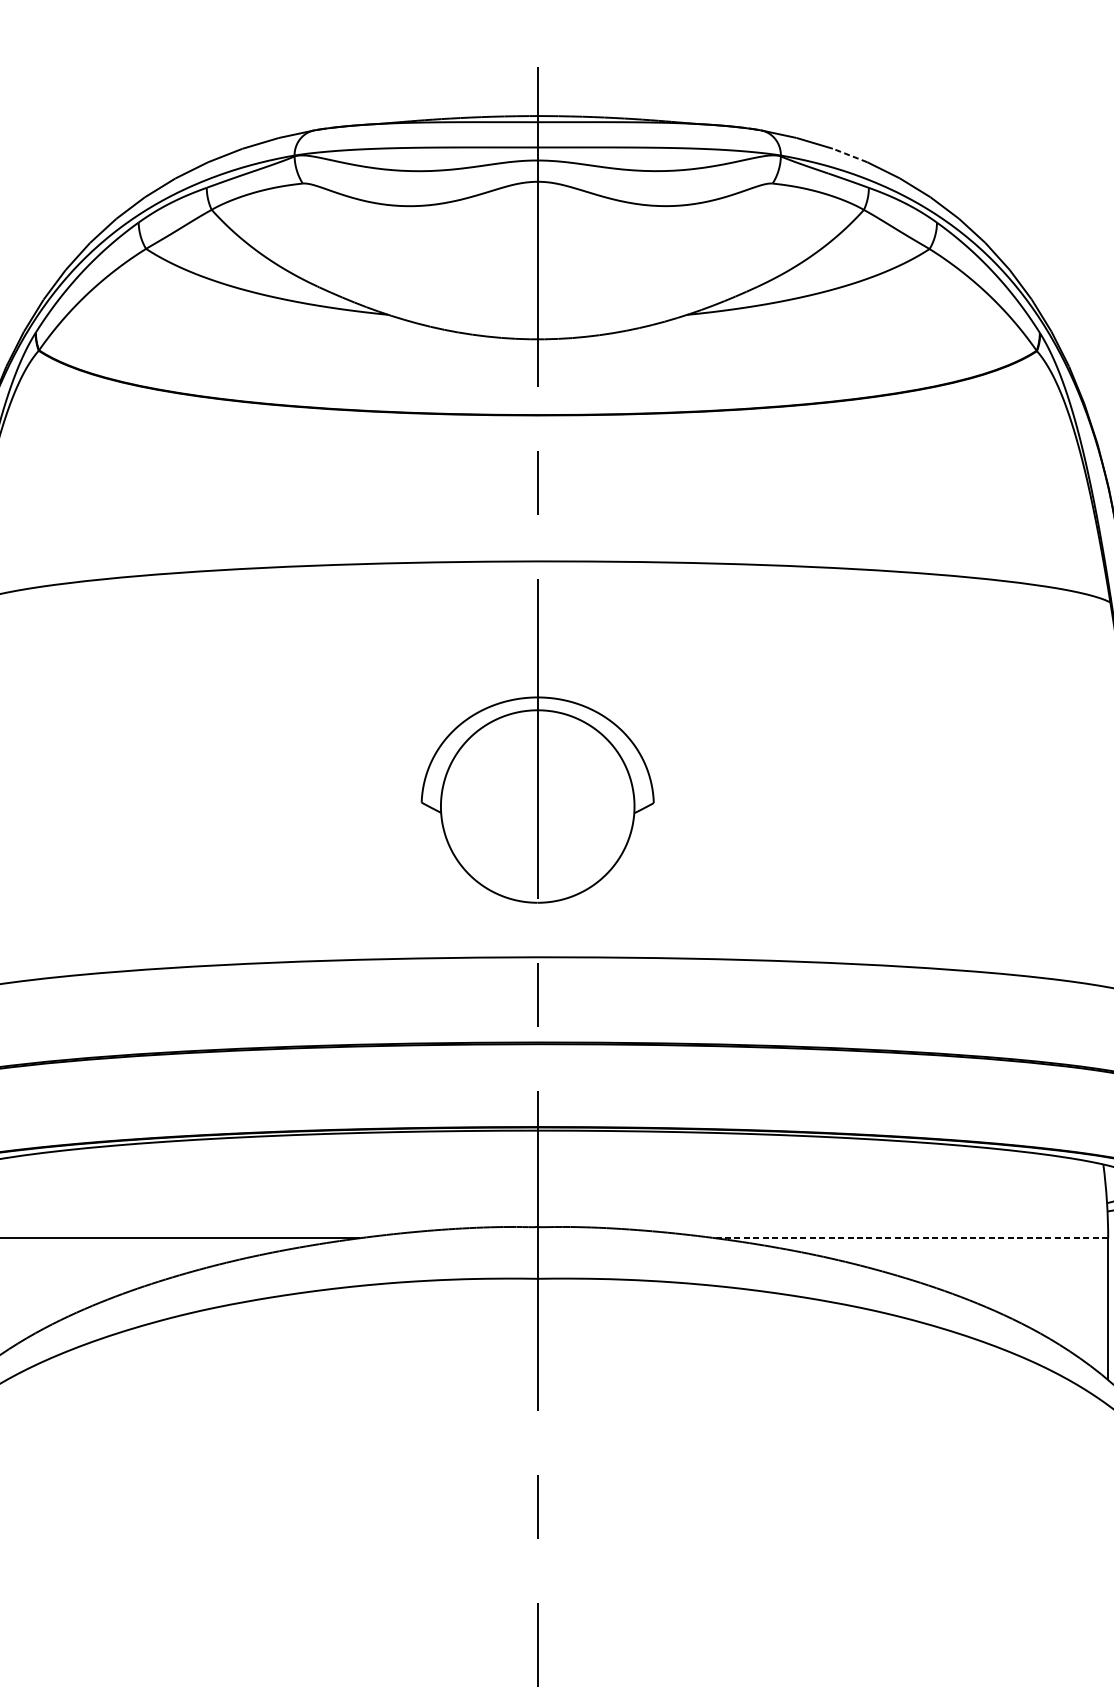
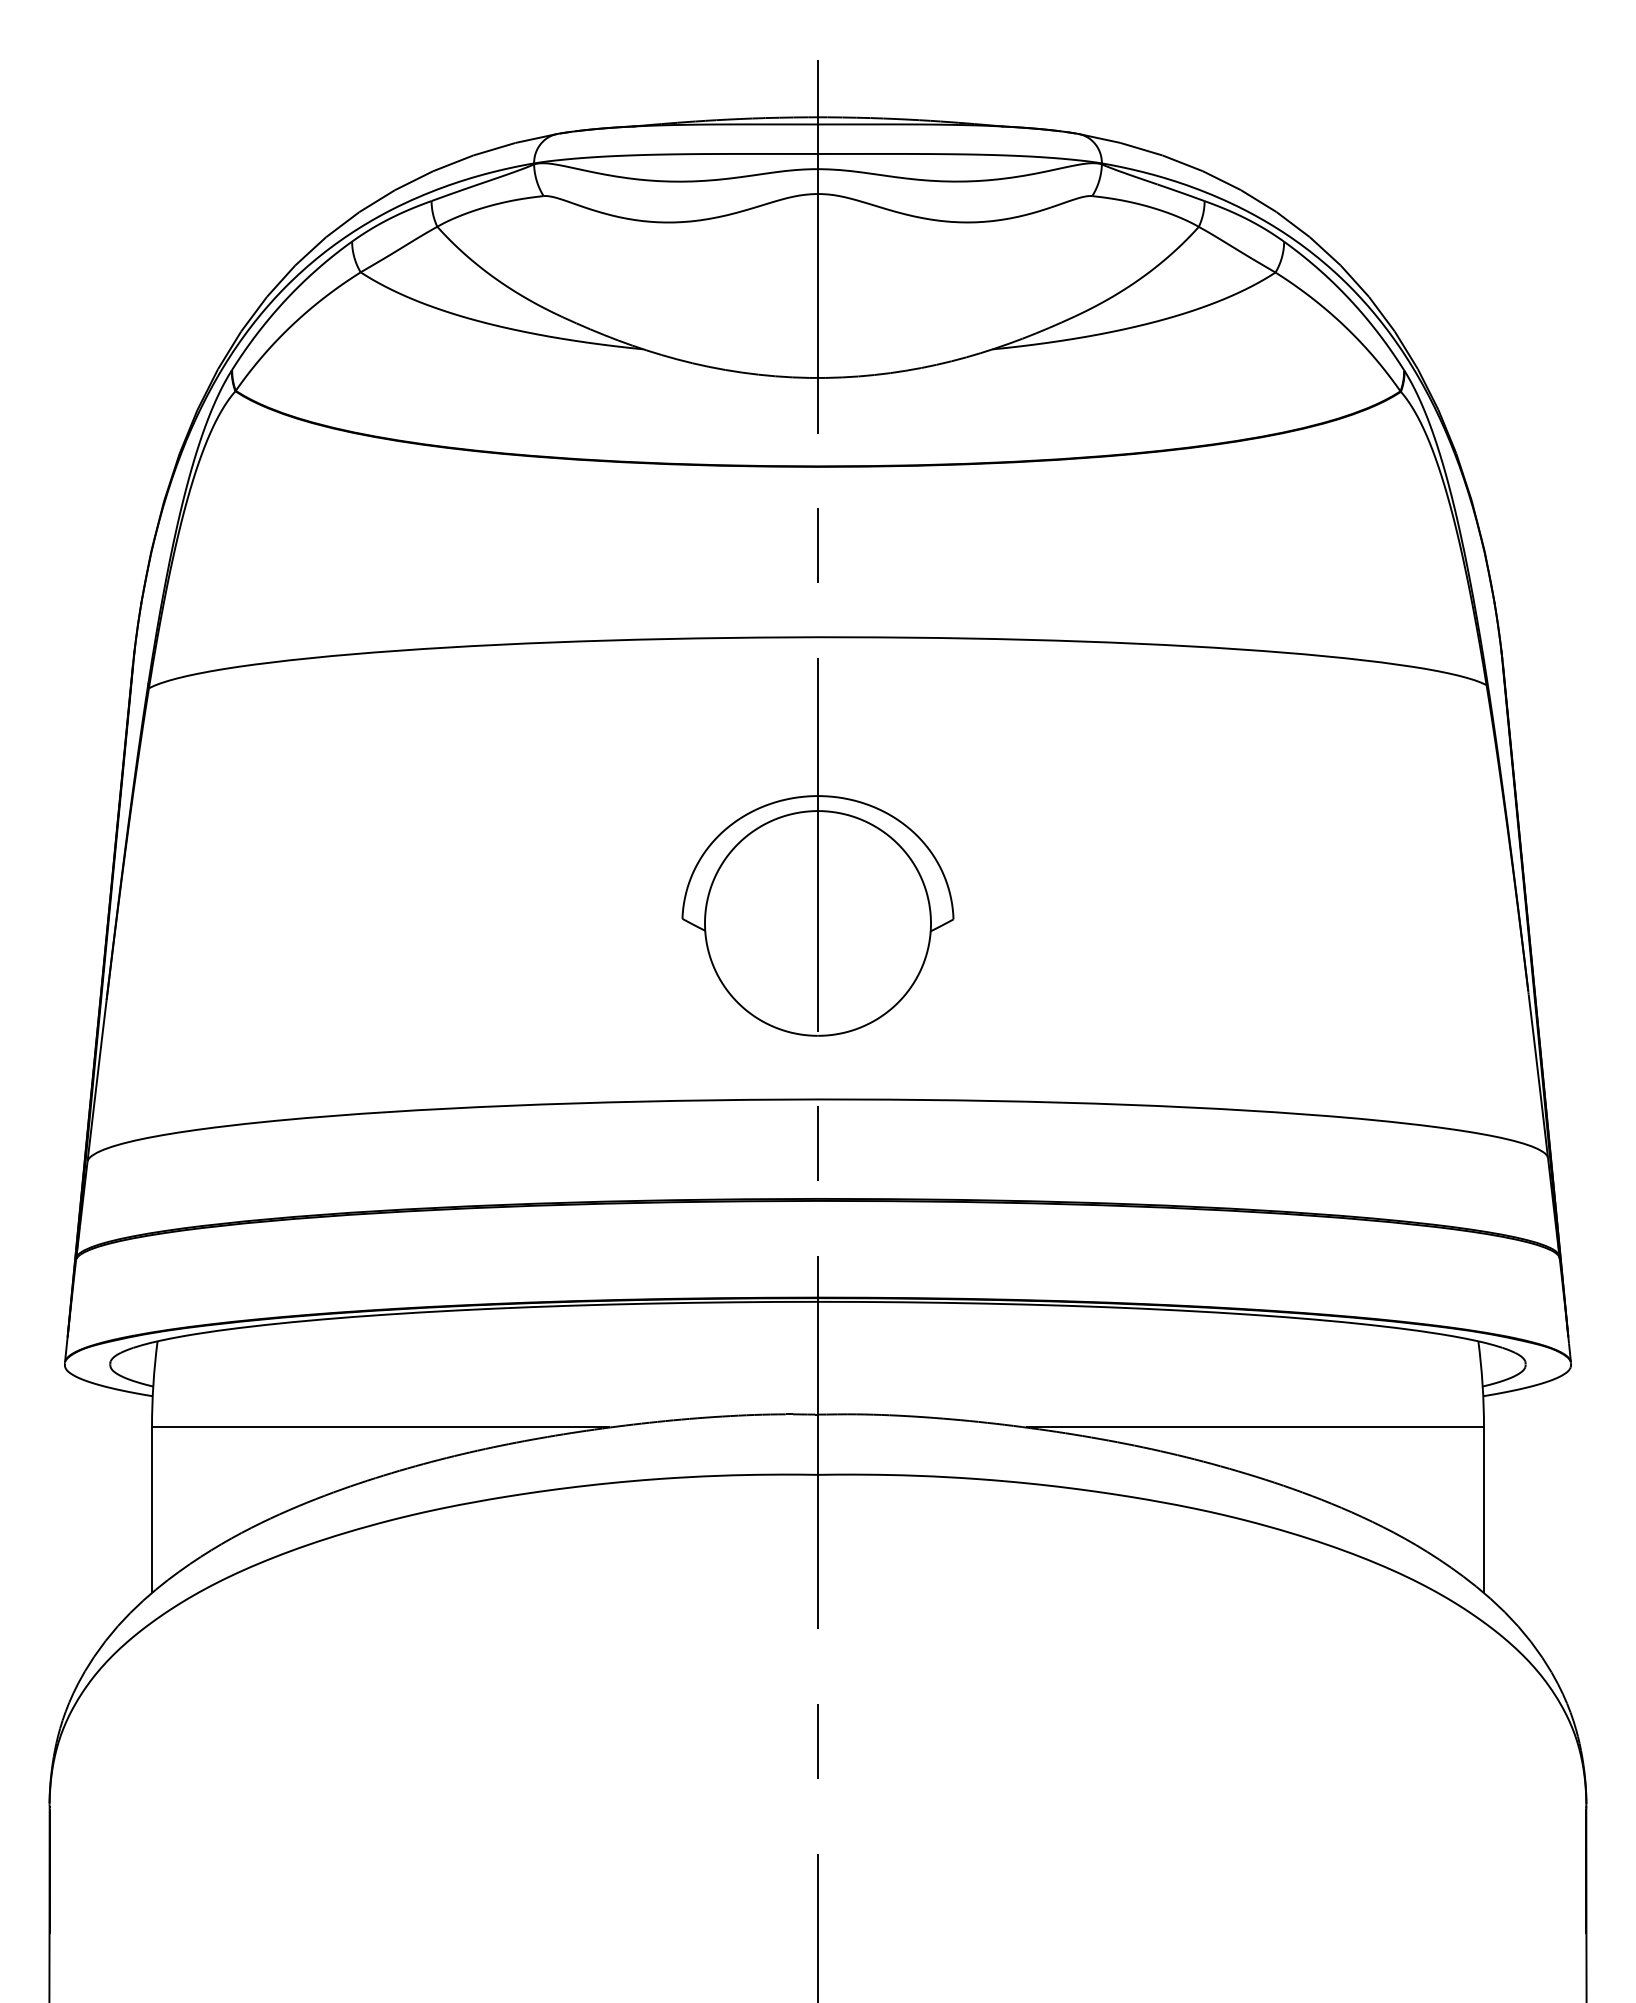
line: (849, 155) -> (1182, 163), dashed -> solid
line: (912, 1238) -> (1255, 1427), dashed -> solid

